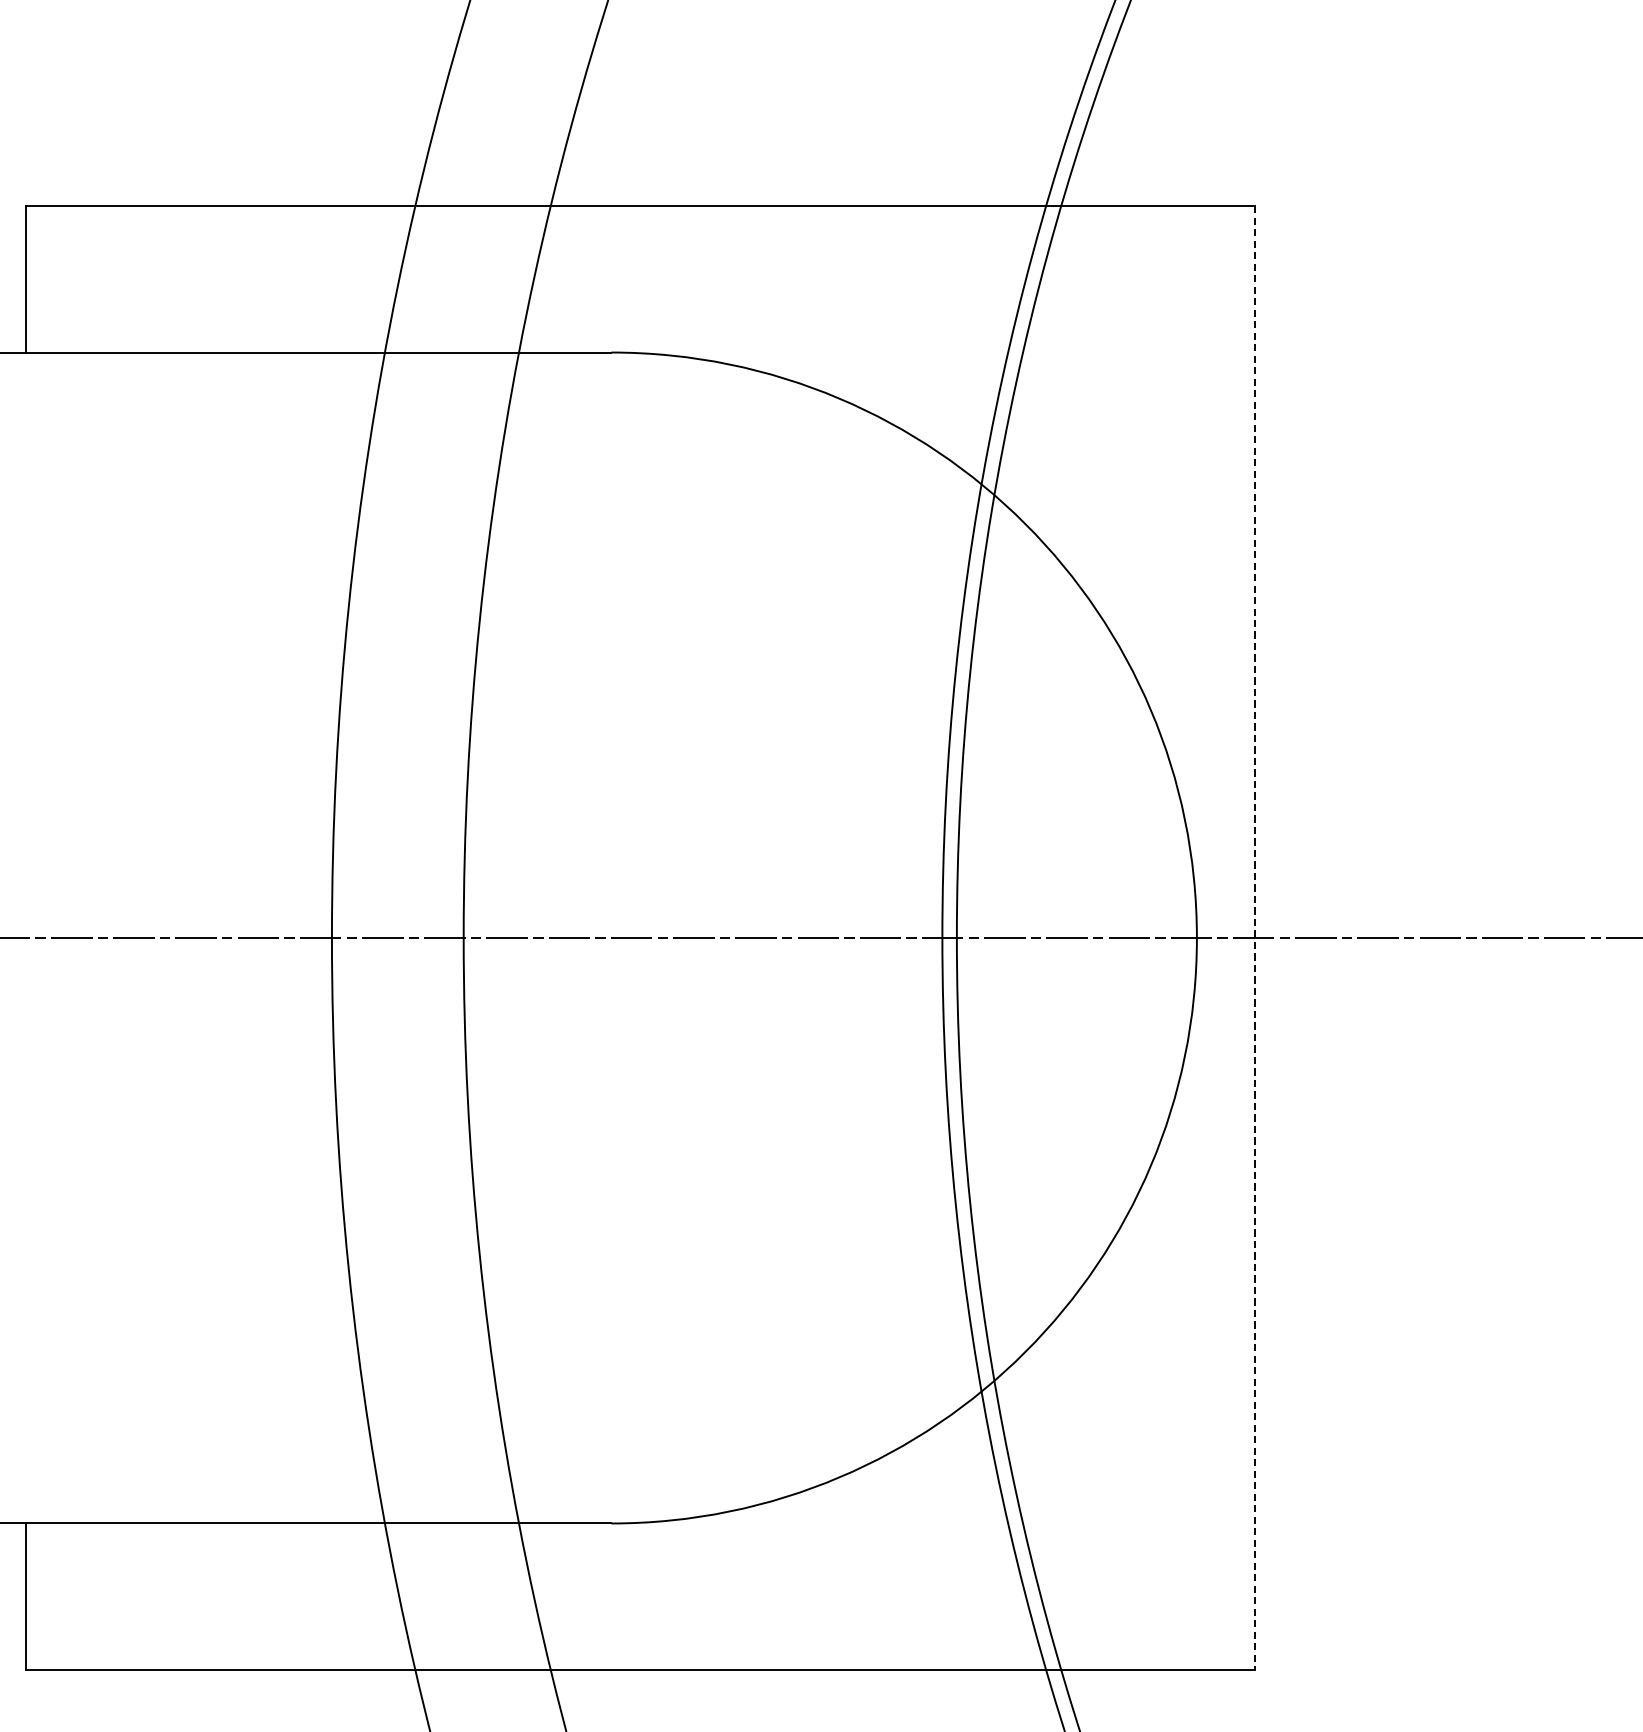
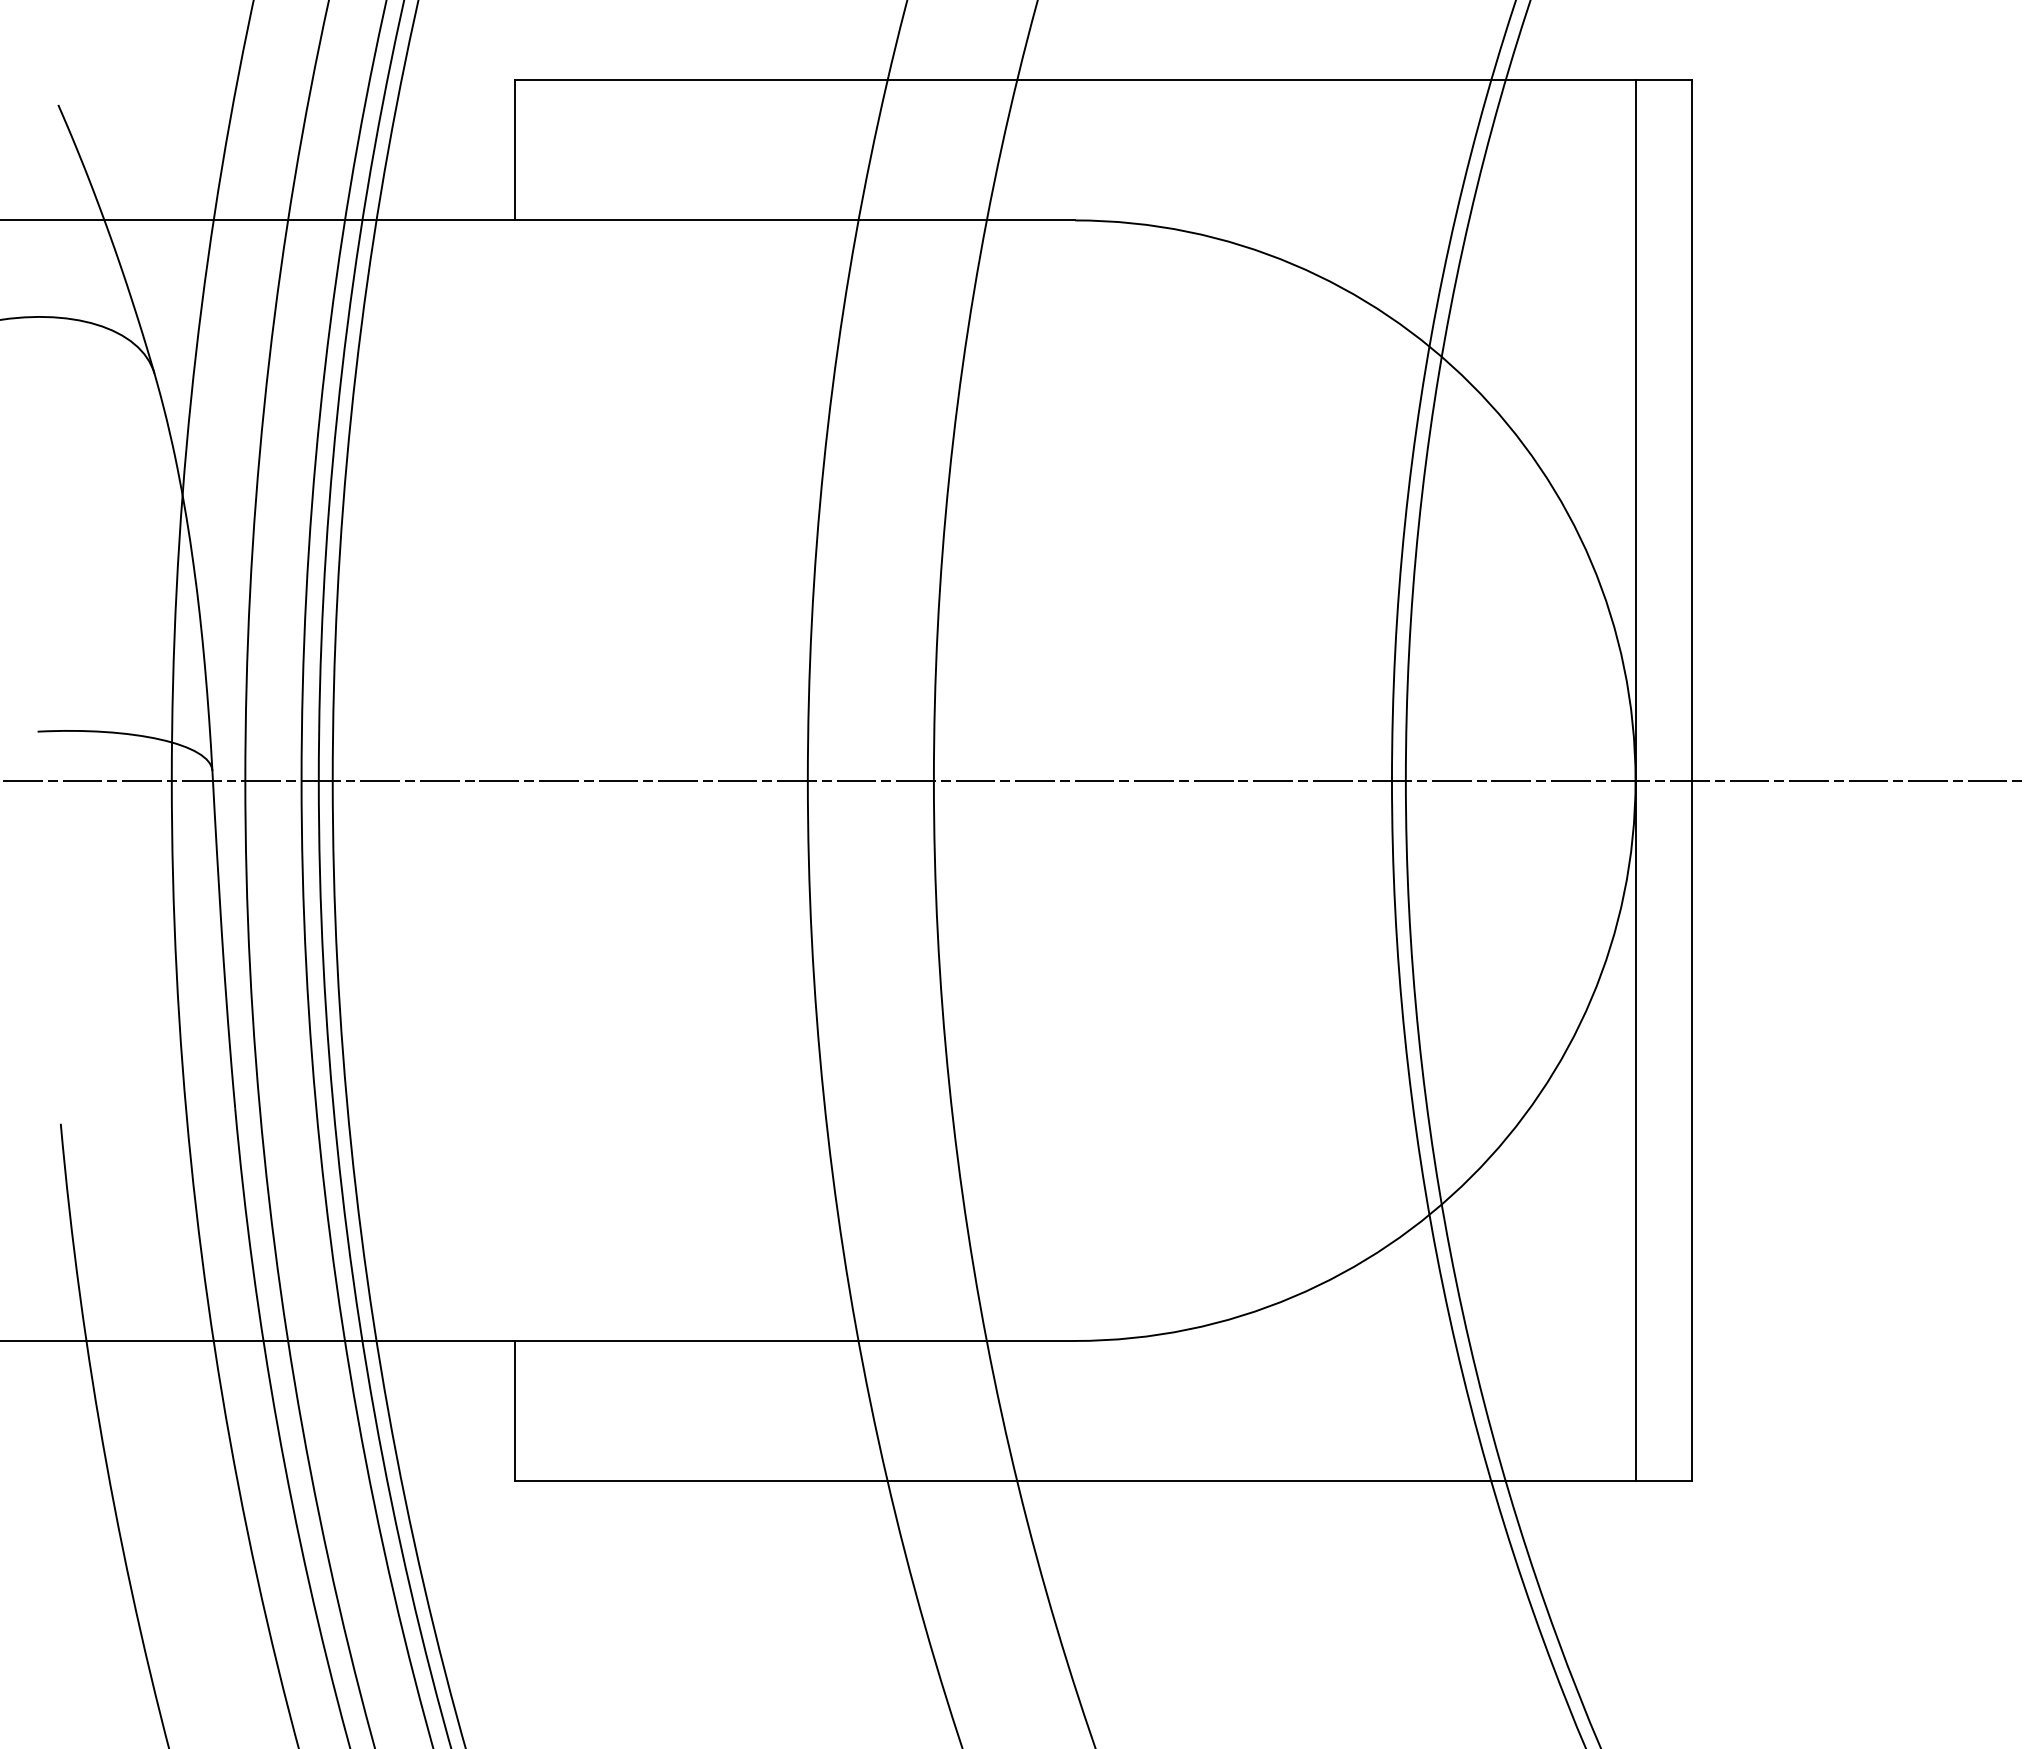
line: (1196, 937) -> (1635, 780), added
line: (1255, 938) -> (1691, 781), dashed -> solid

